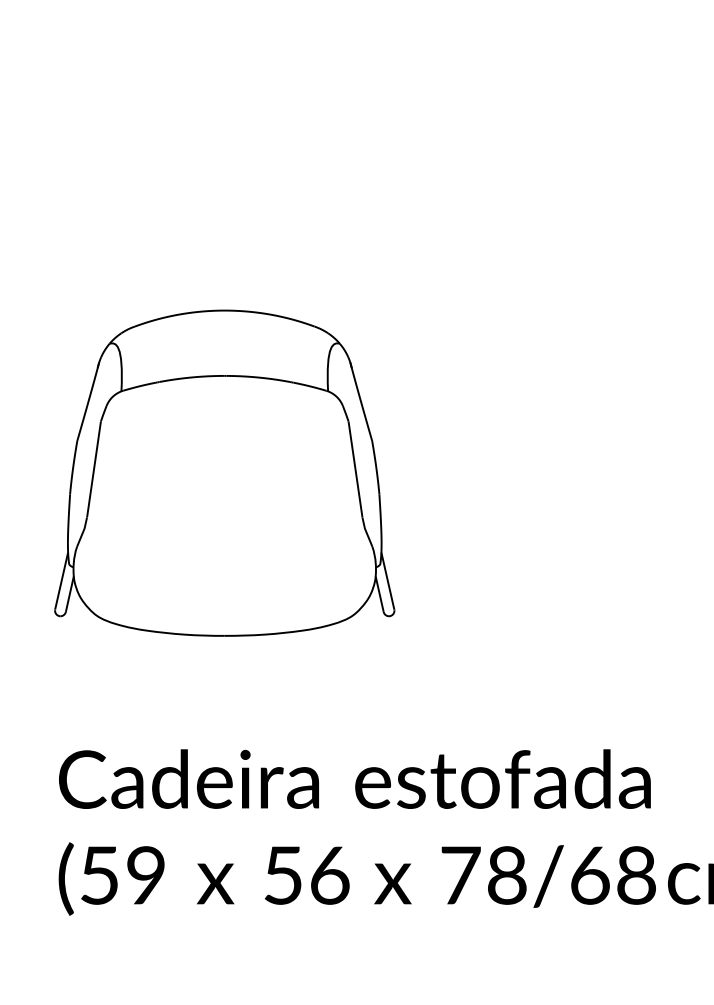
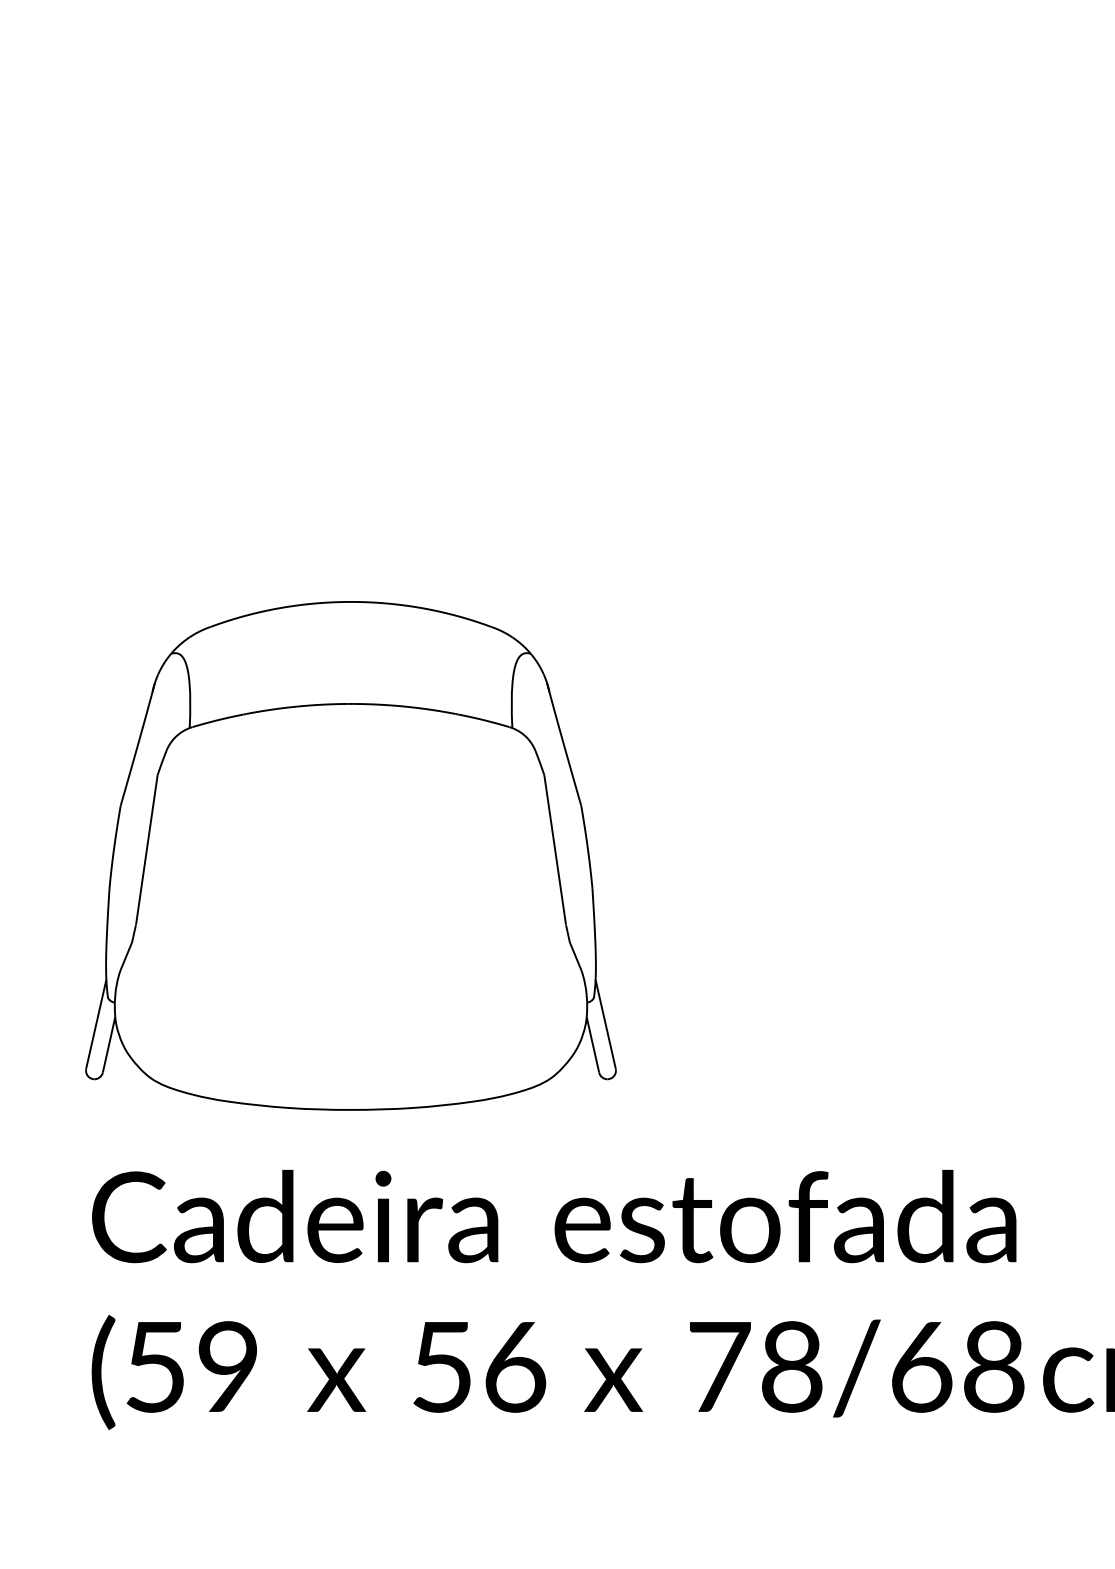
part: (224, 472) -> (350, 854), moved

